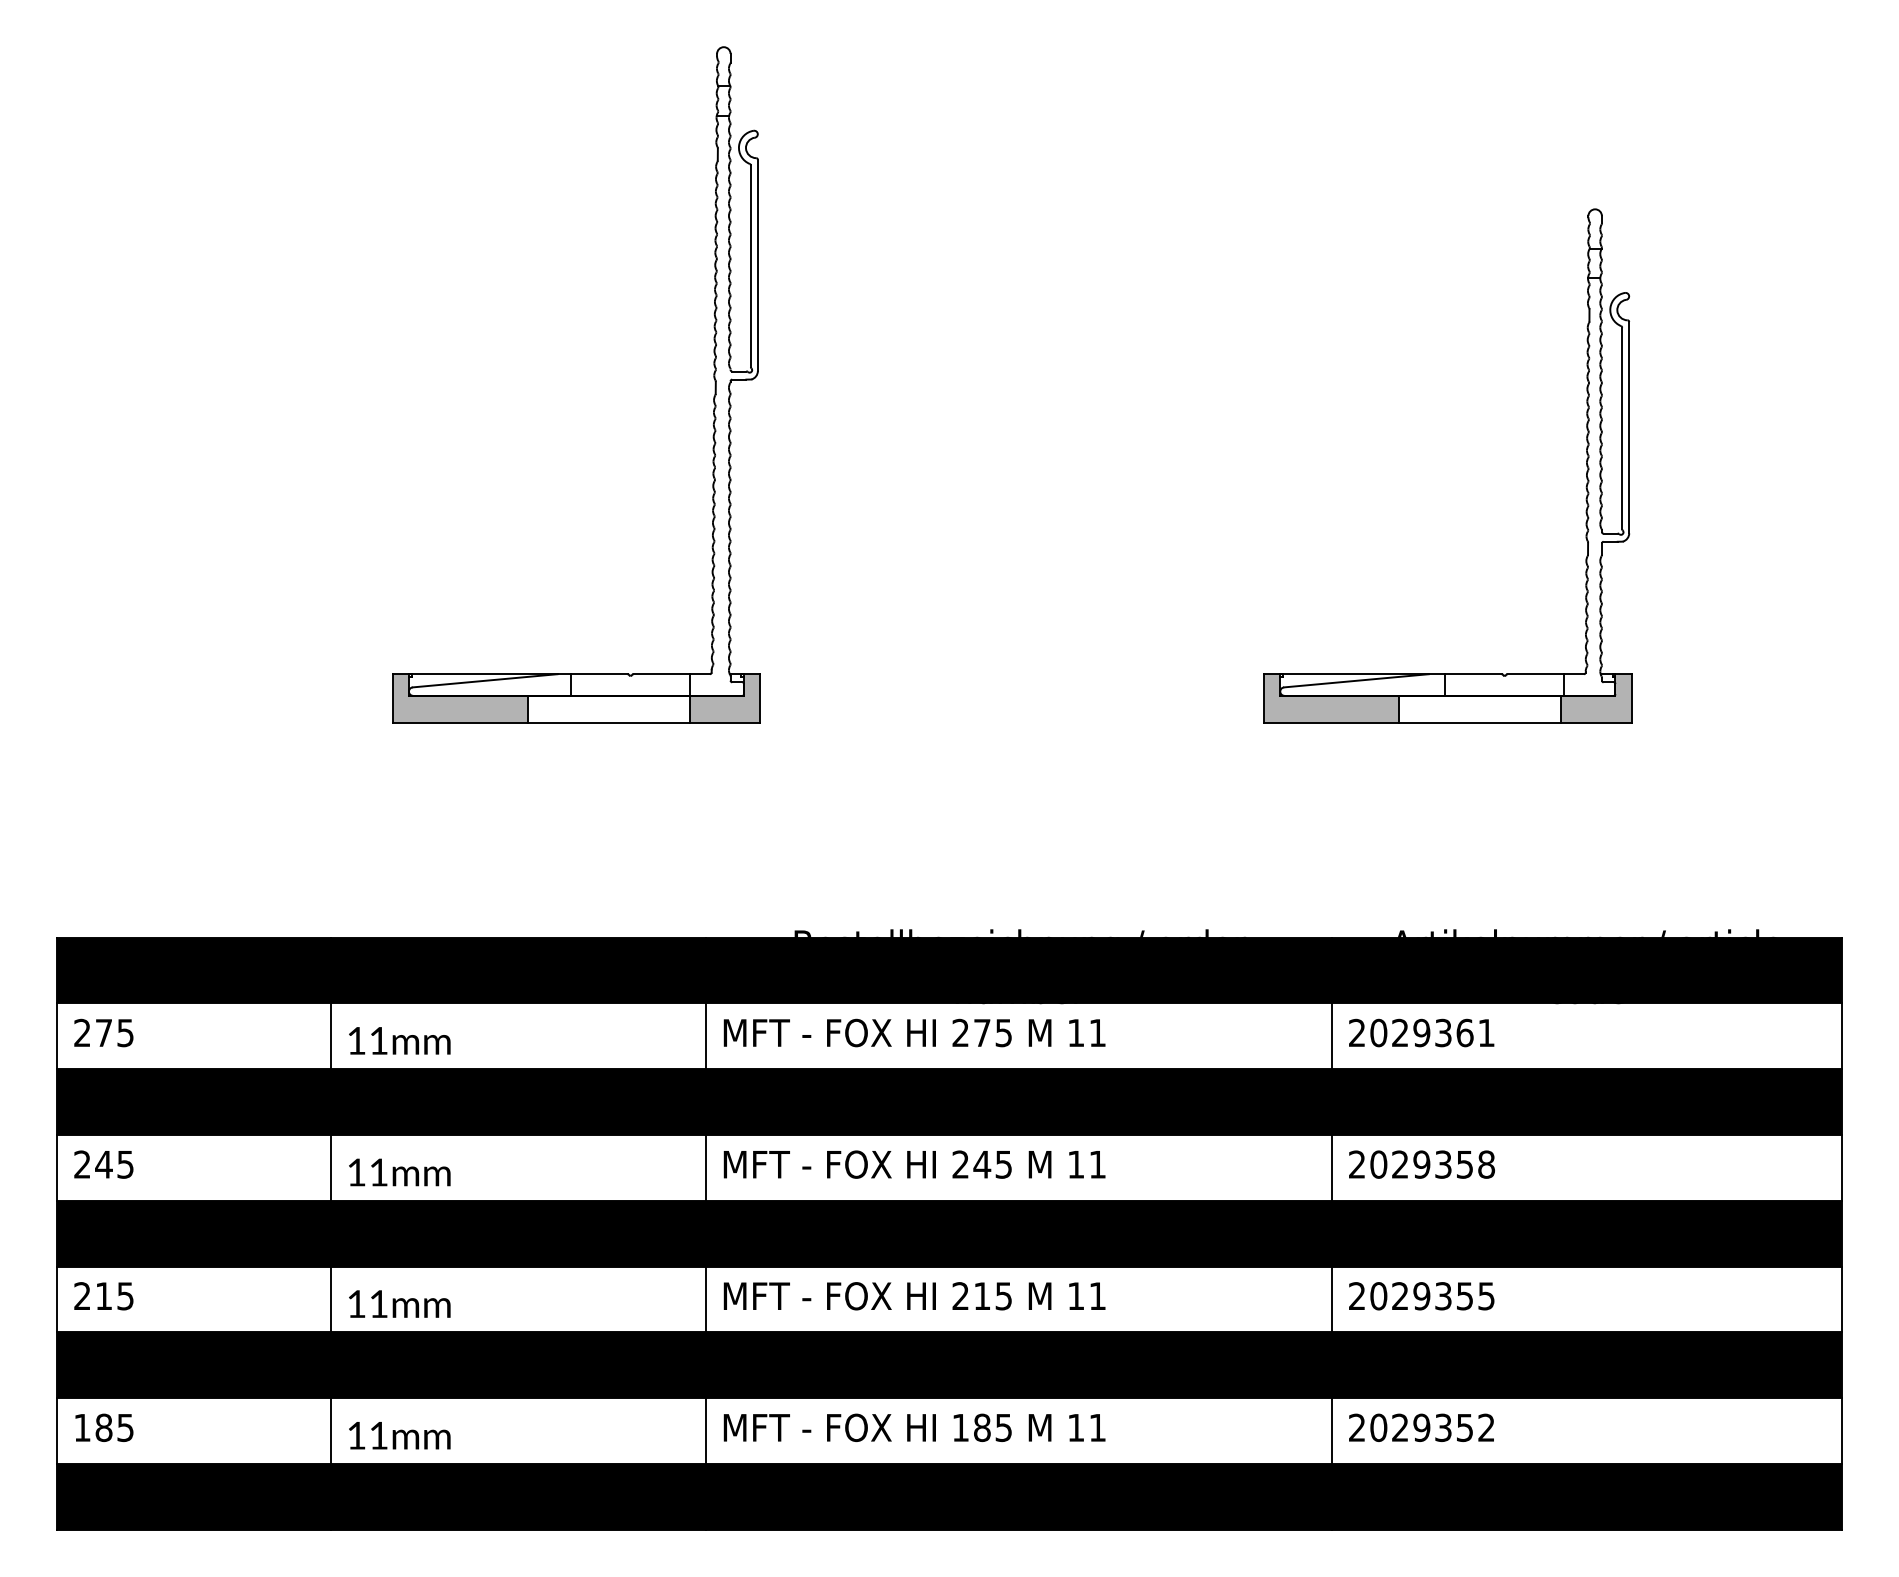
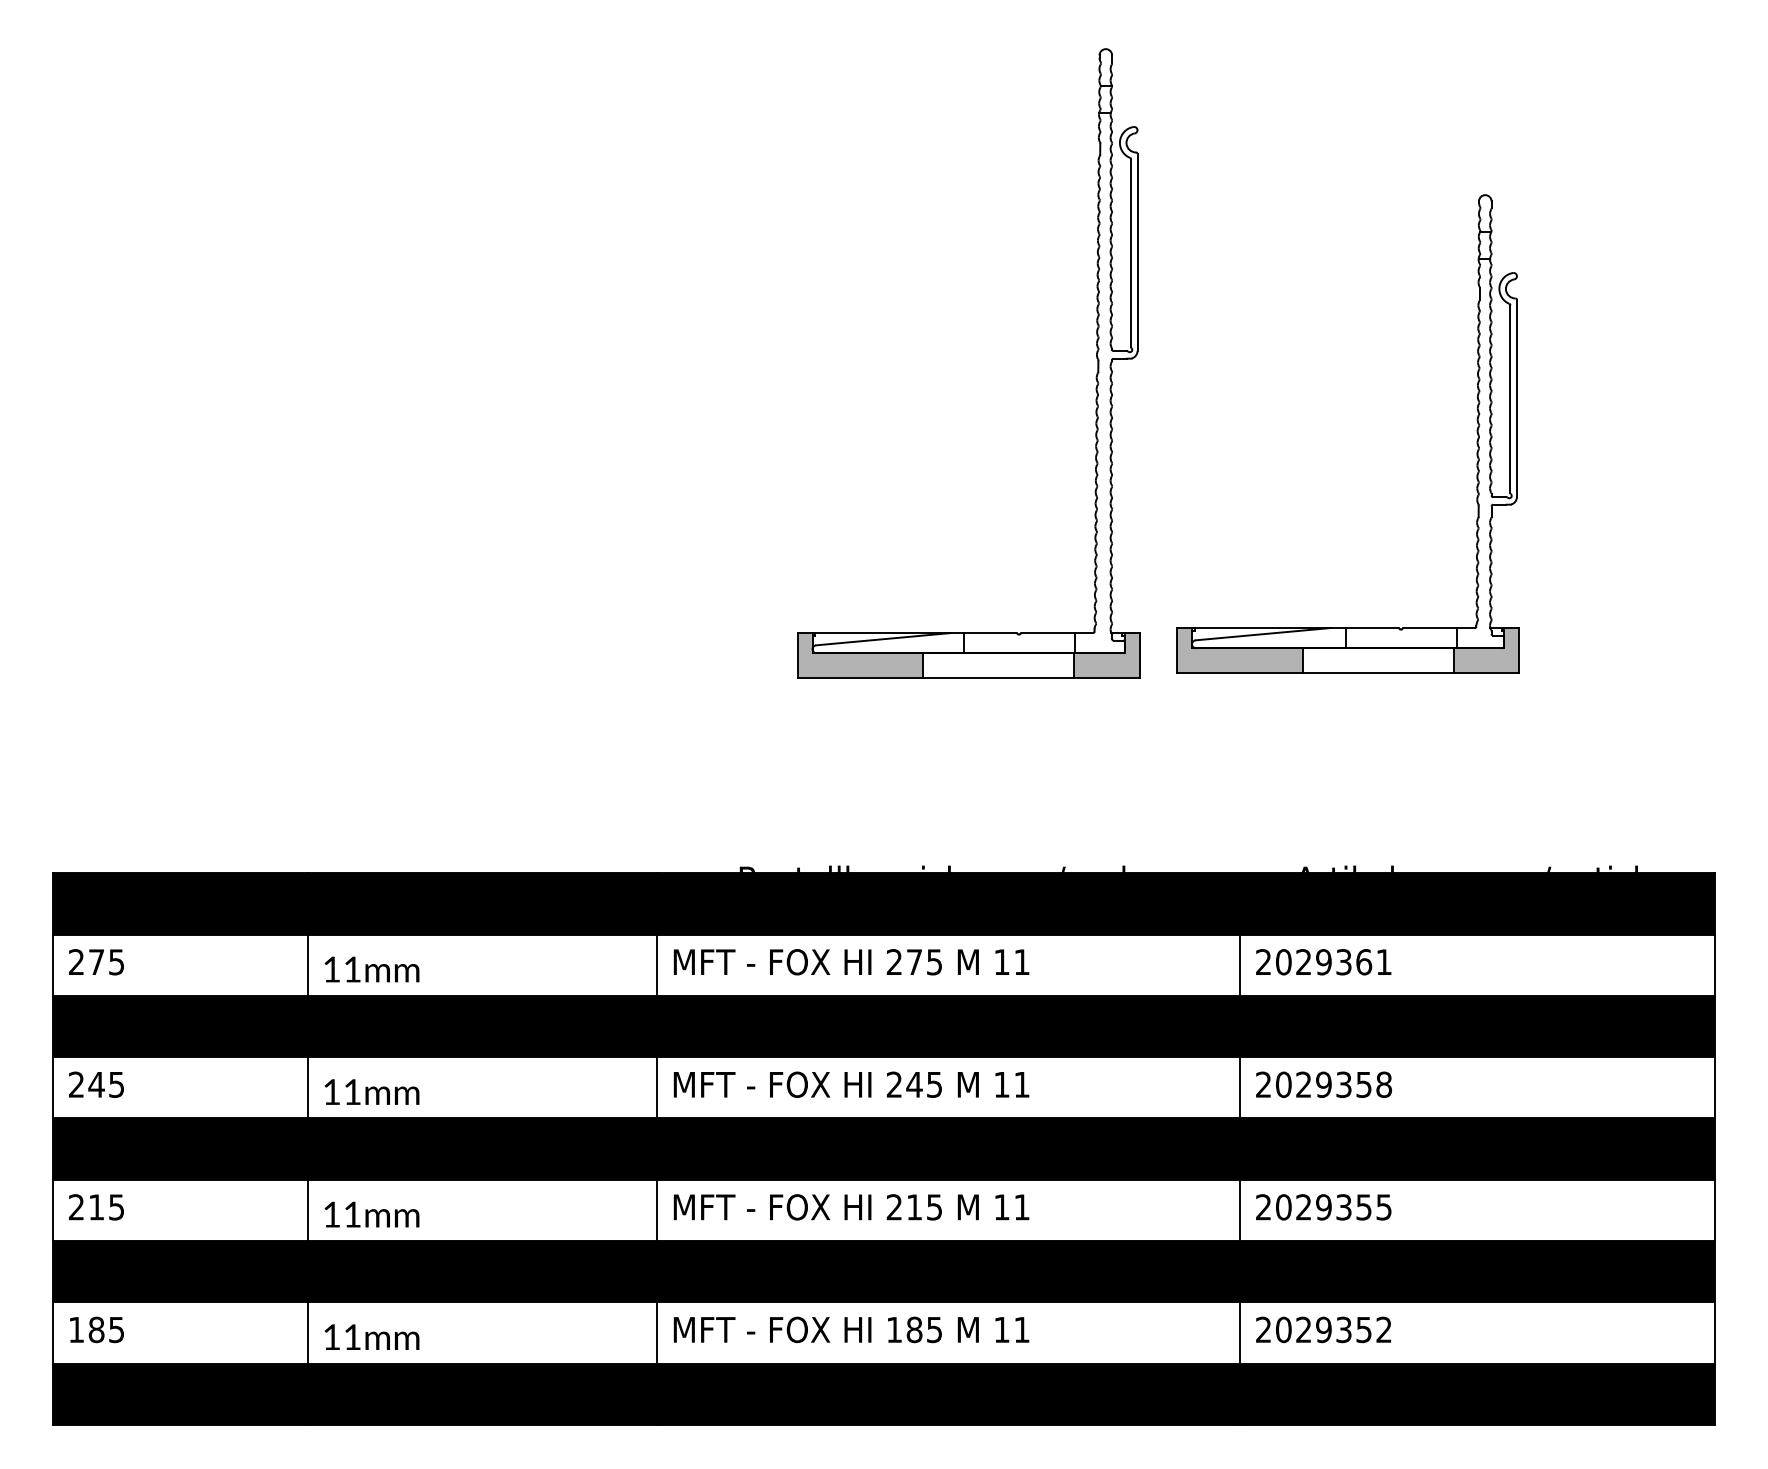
part: (712, 398) -> (1095, 376), moved

